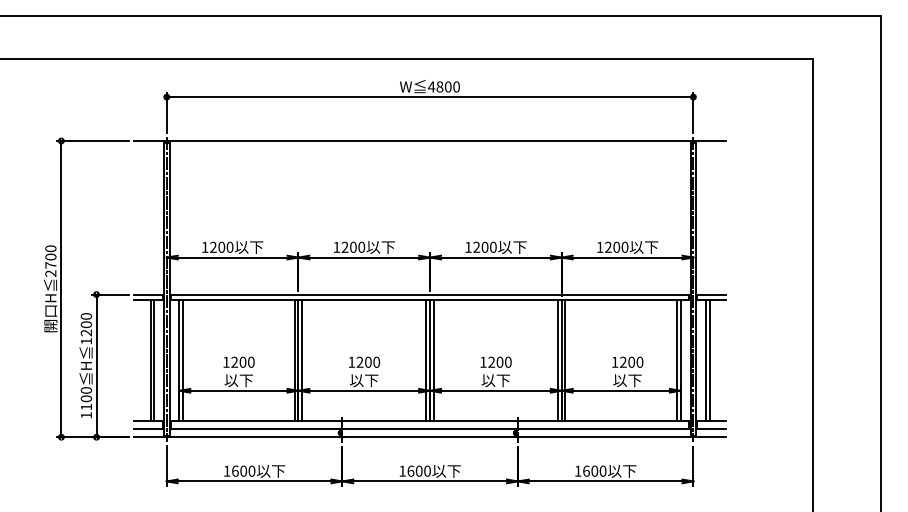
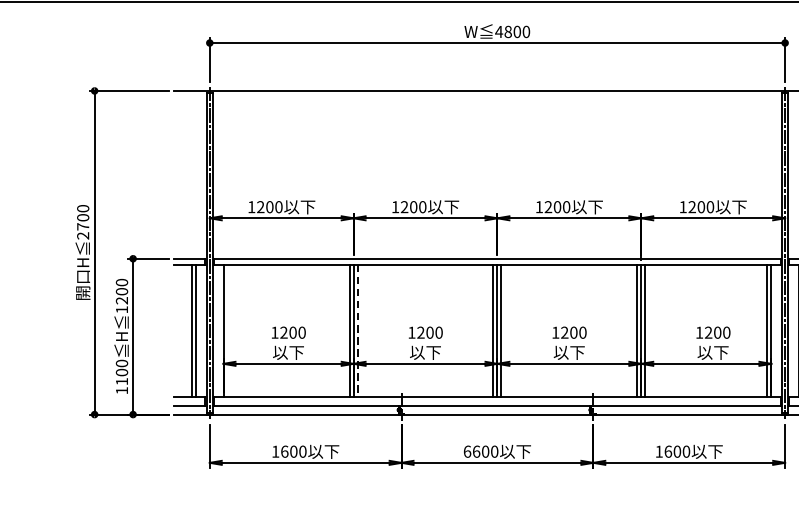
line: (183, 360) -> (228, 330), removed
line: (302, 360) -> (358, 330), solid -> dashed
text: (402, 470) -> (467, 450), 1600 -> 6600

